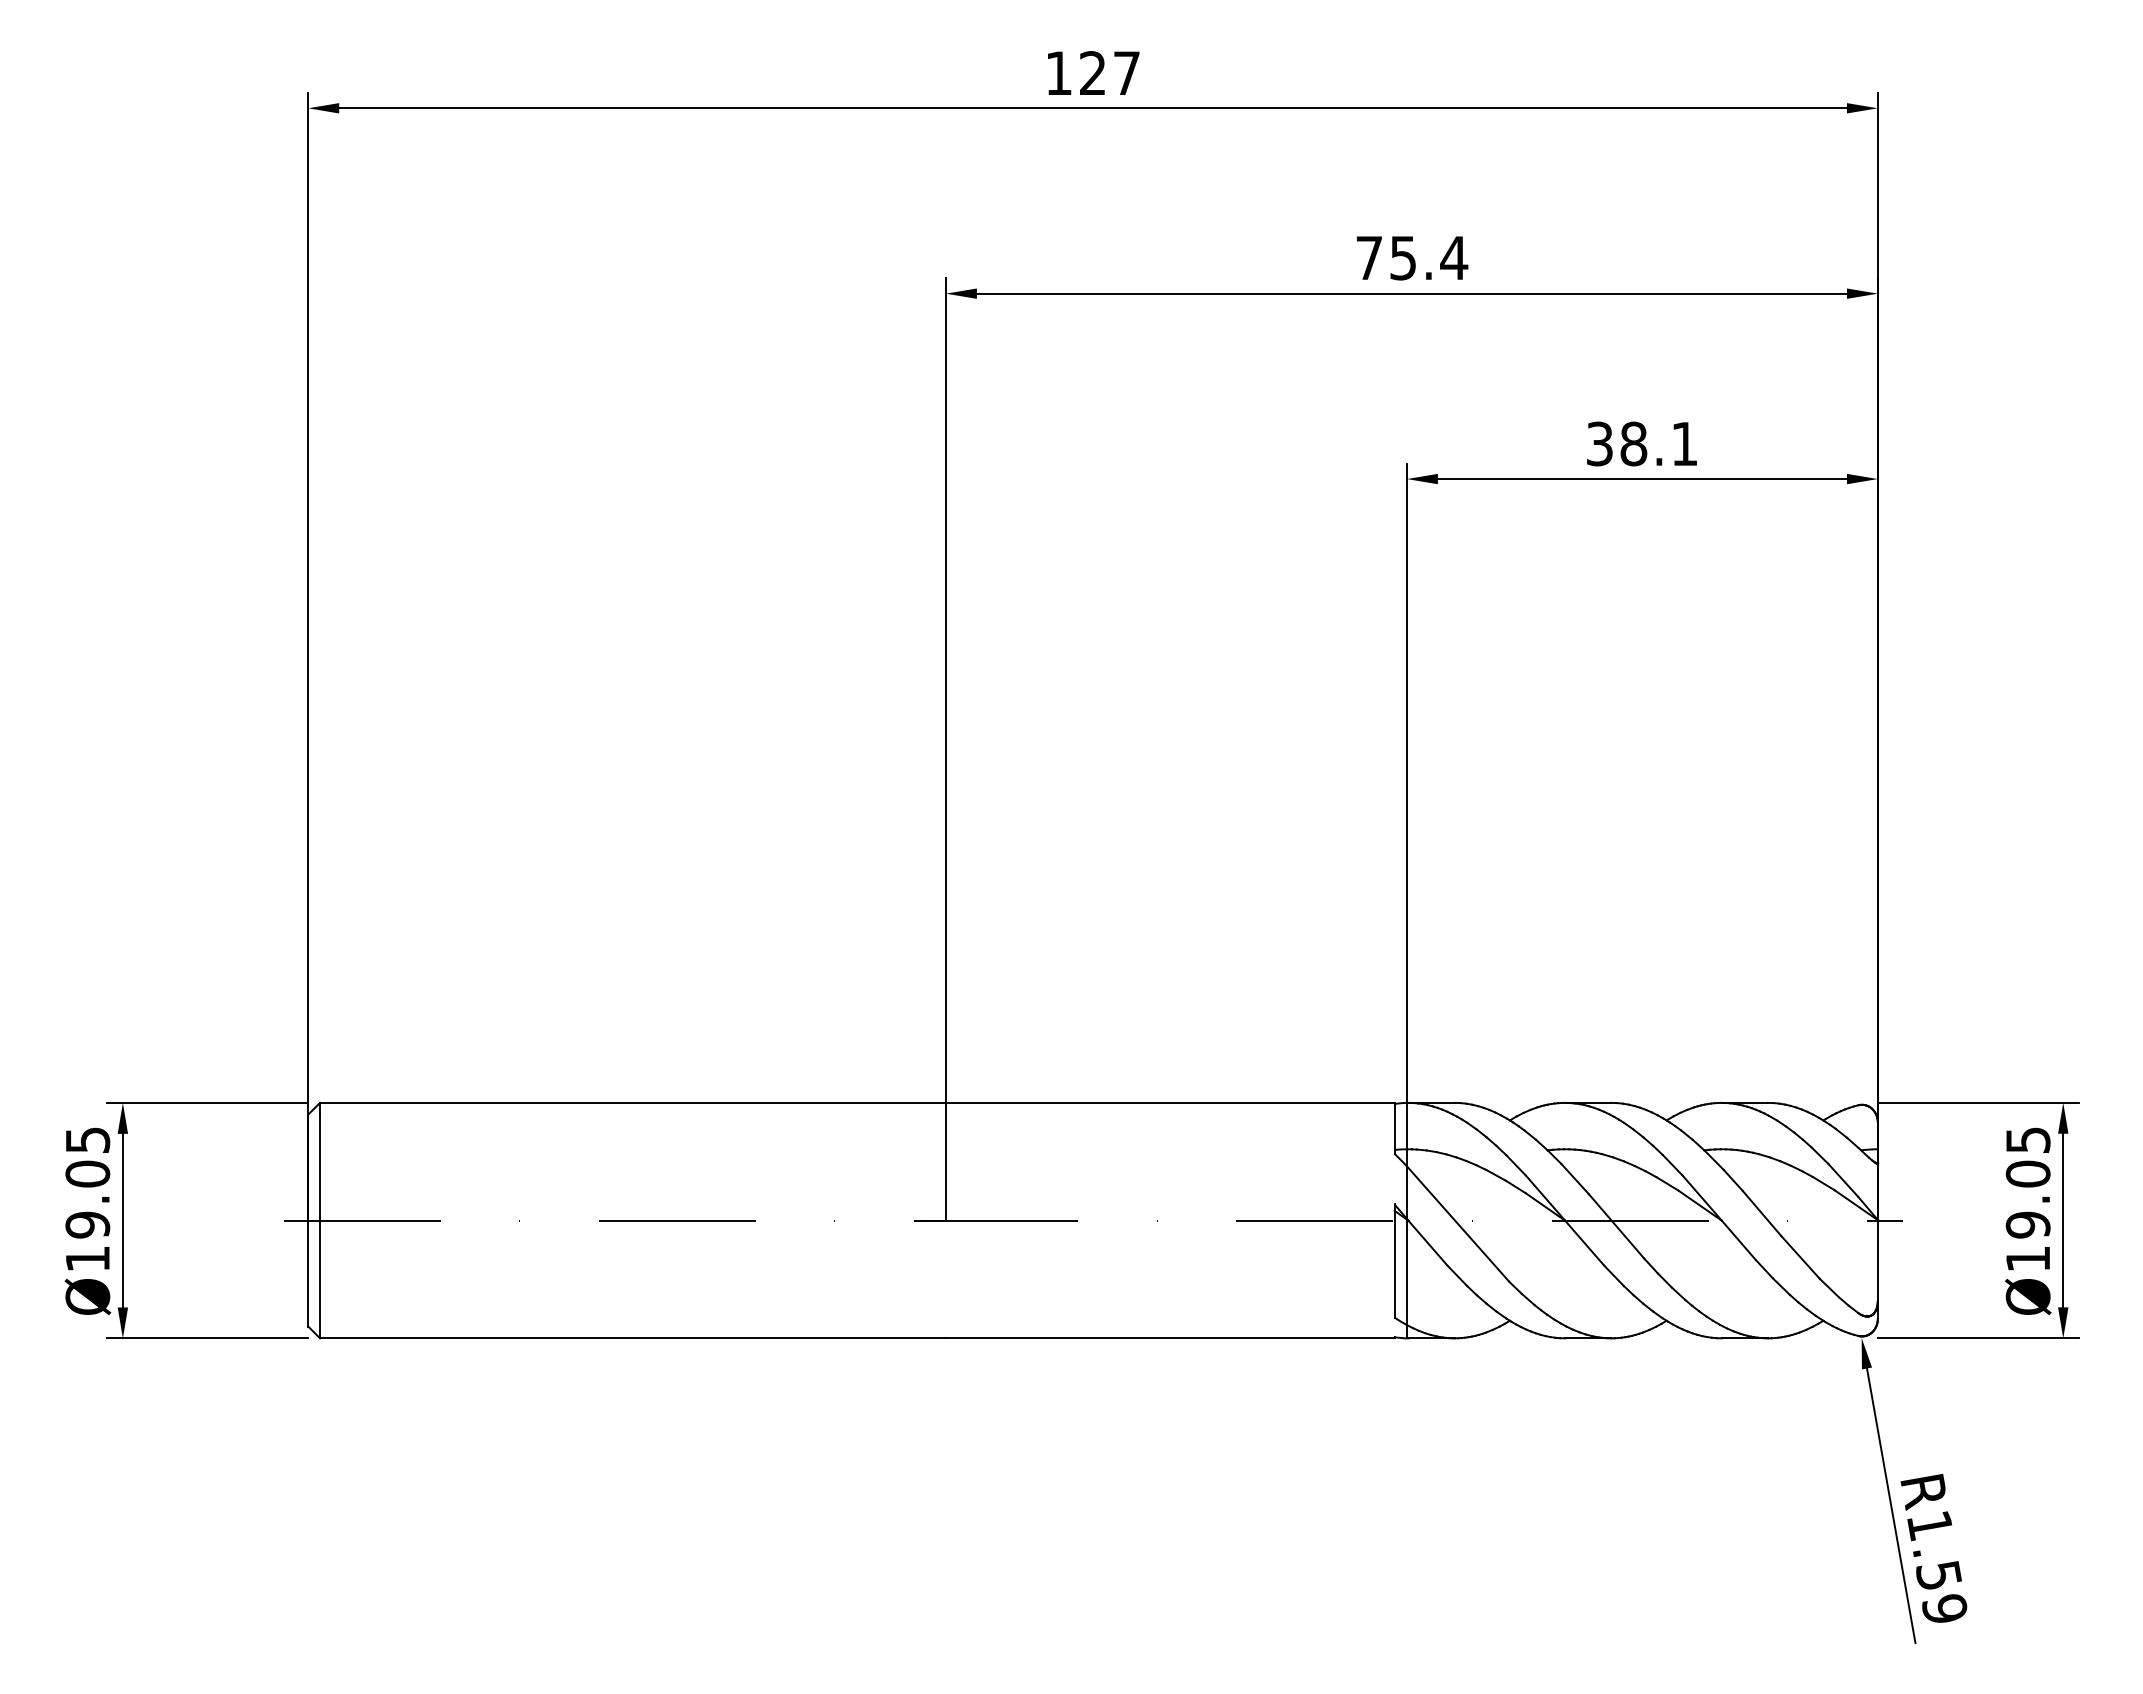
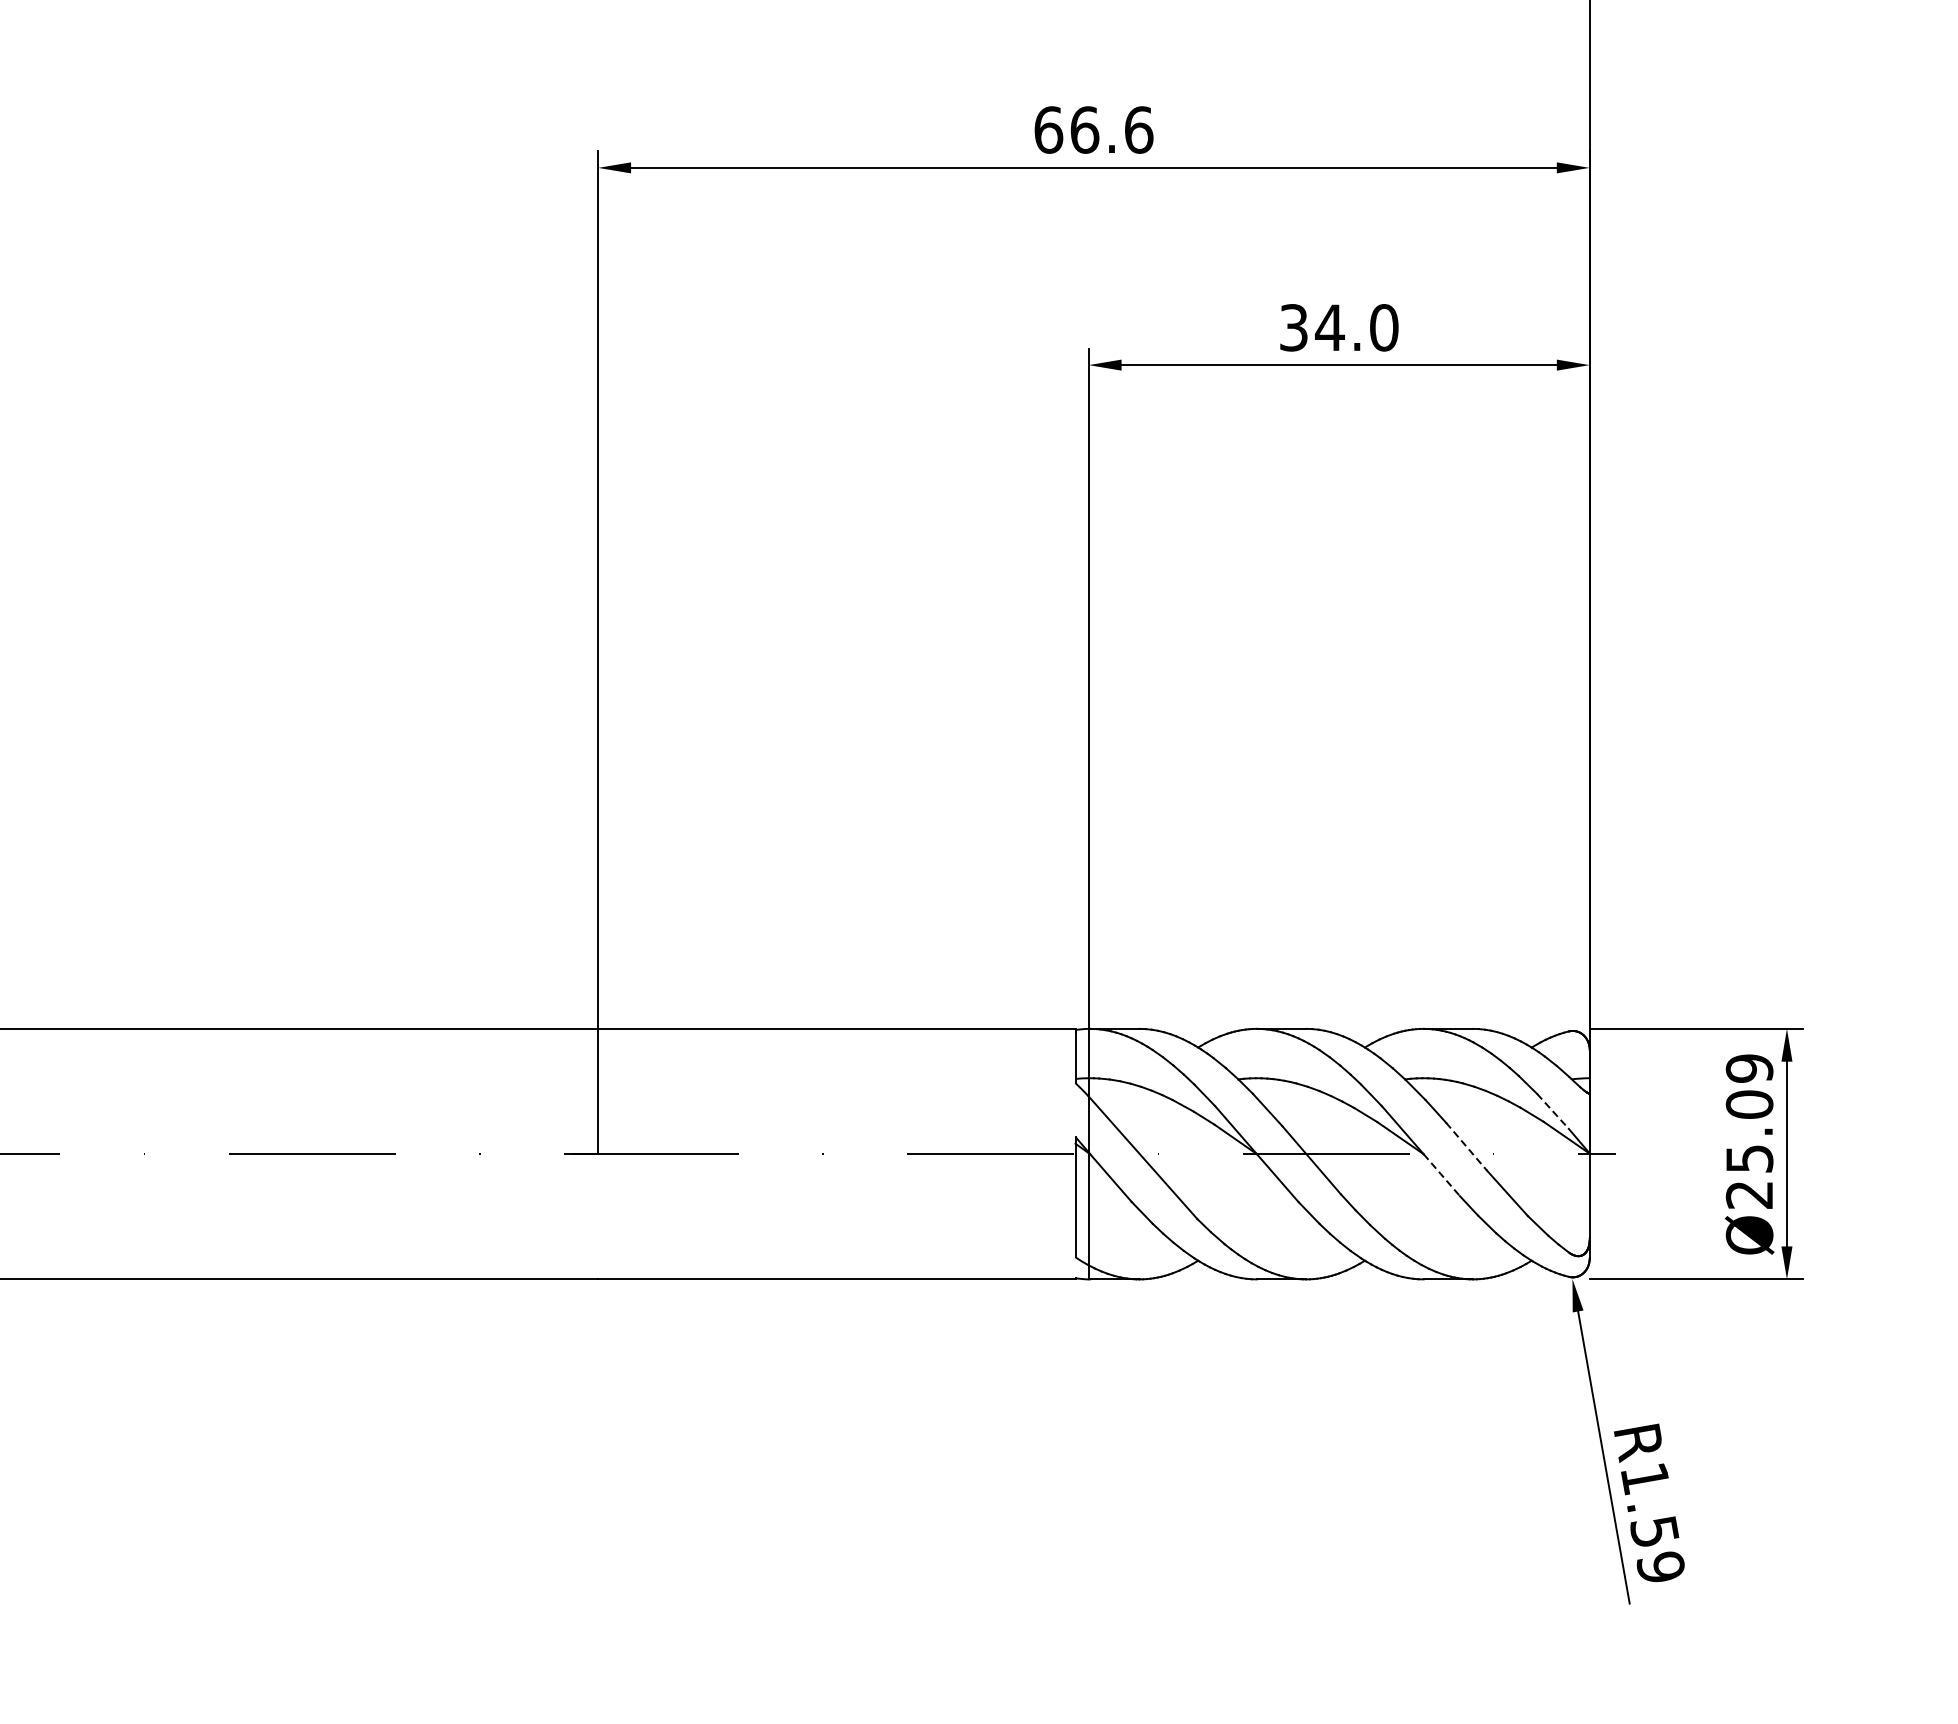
text: (1412, 257) -> (1094, 129), 75.4 -> 66.6
text: (1658, 443) -> (1356, 327), 38.1 -> 34.0
line: (1843, 1180) -> (1553, 1111), solid -> dashed
text: (2027, 1199) -> (1748, 1131), Ø19.05 -> Ø25.09
line: (1762, 1213) -> (1466, 1146), solid -> dashed
line: (1739, 1240) -> (1442, 1175), solid -> dashed

